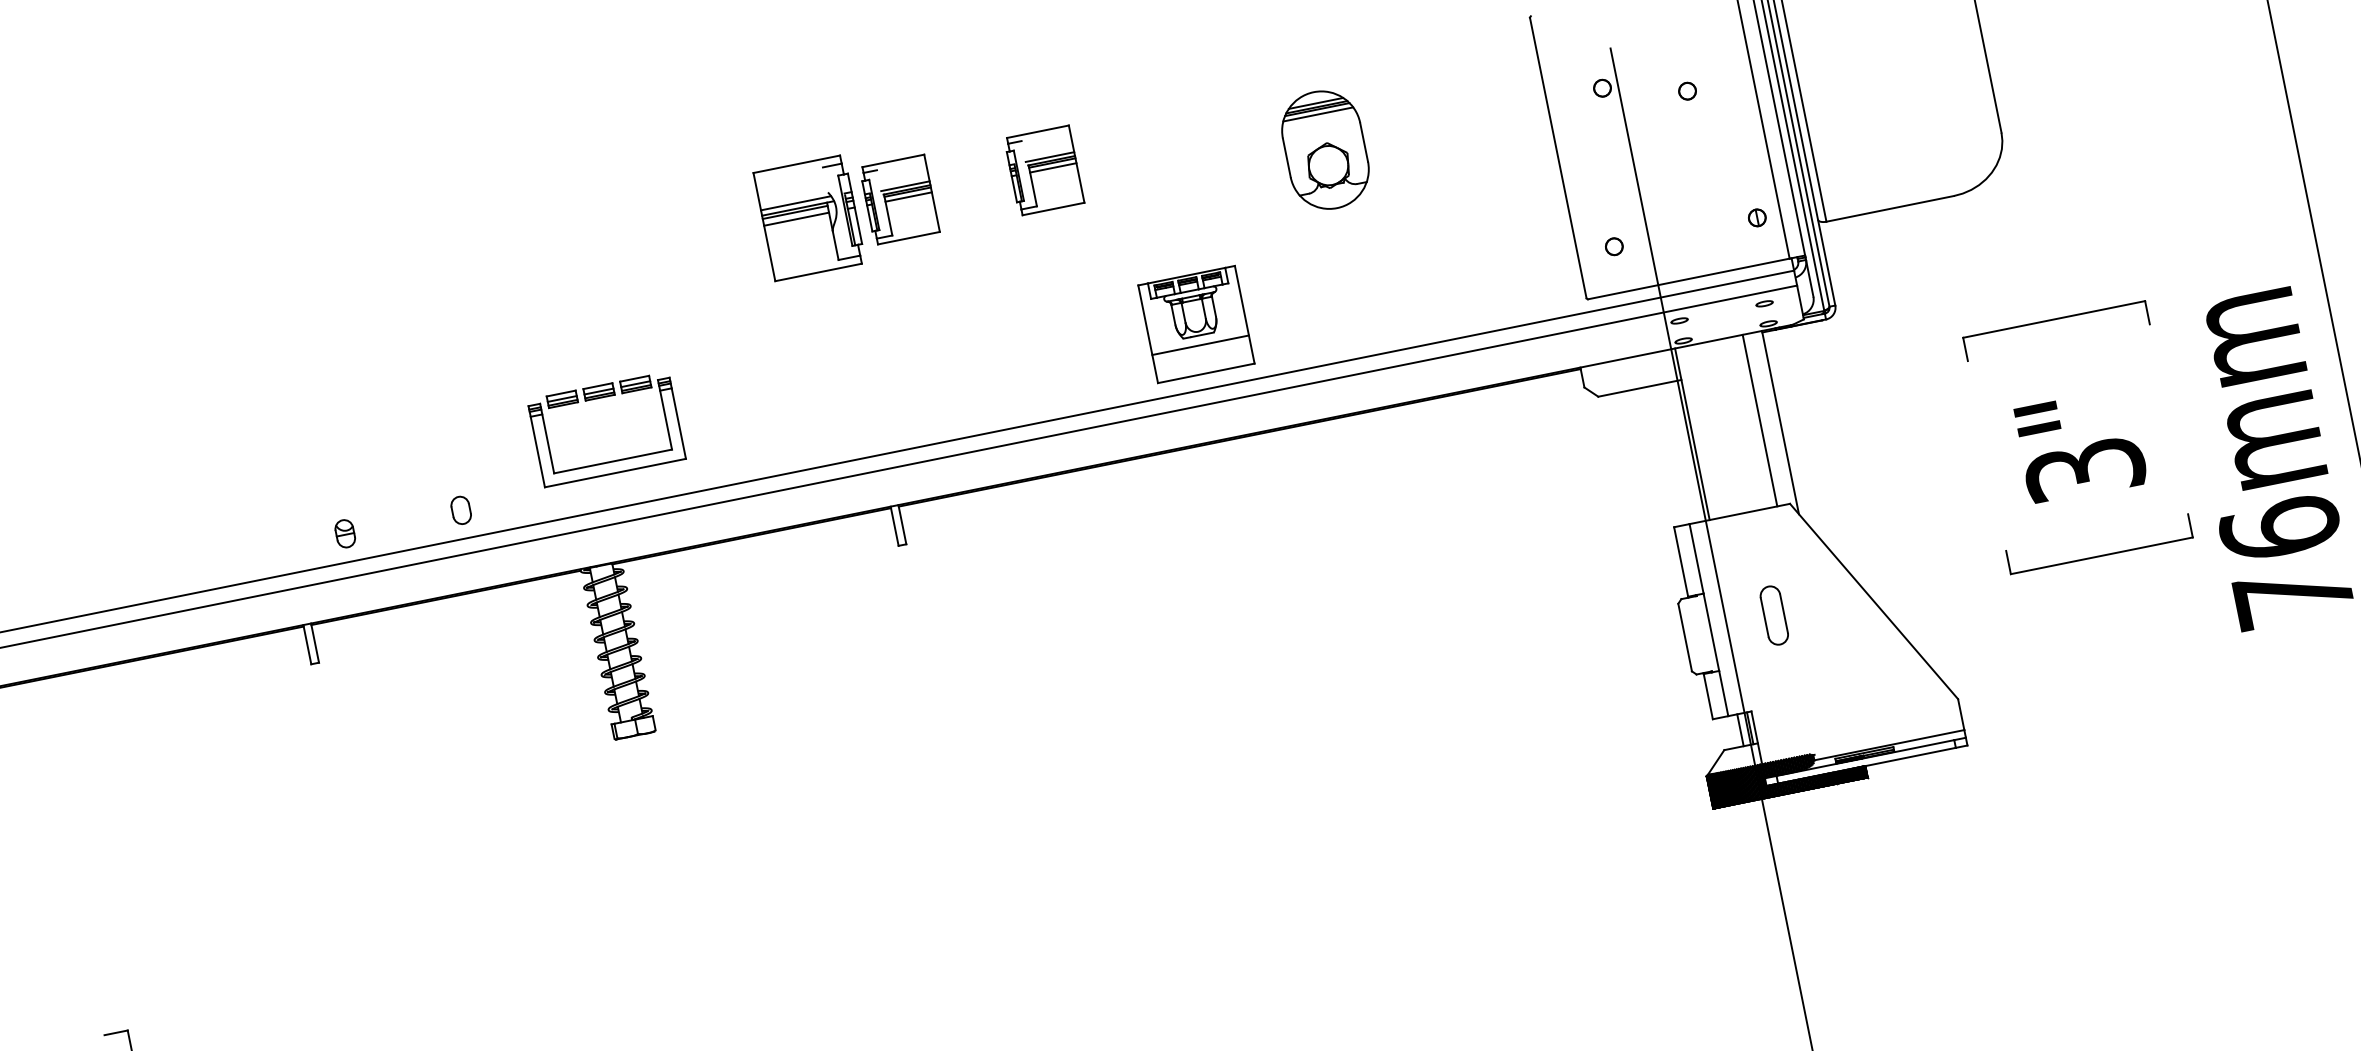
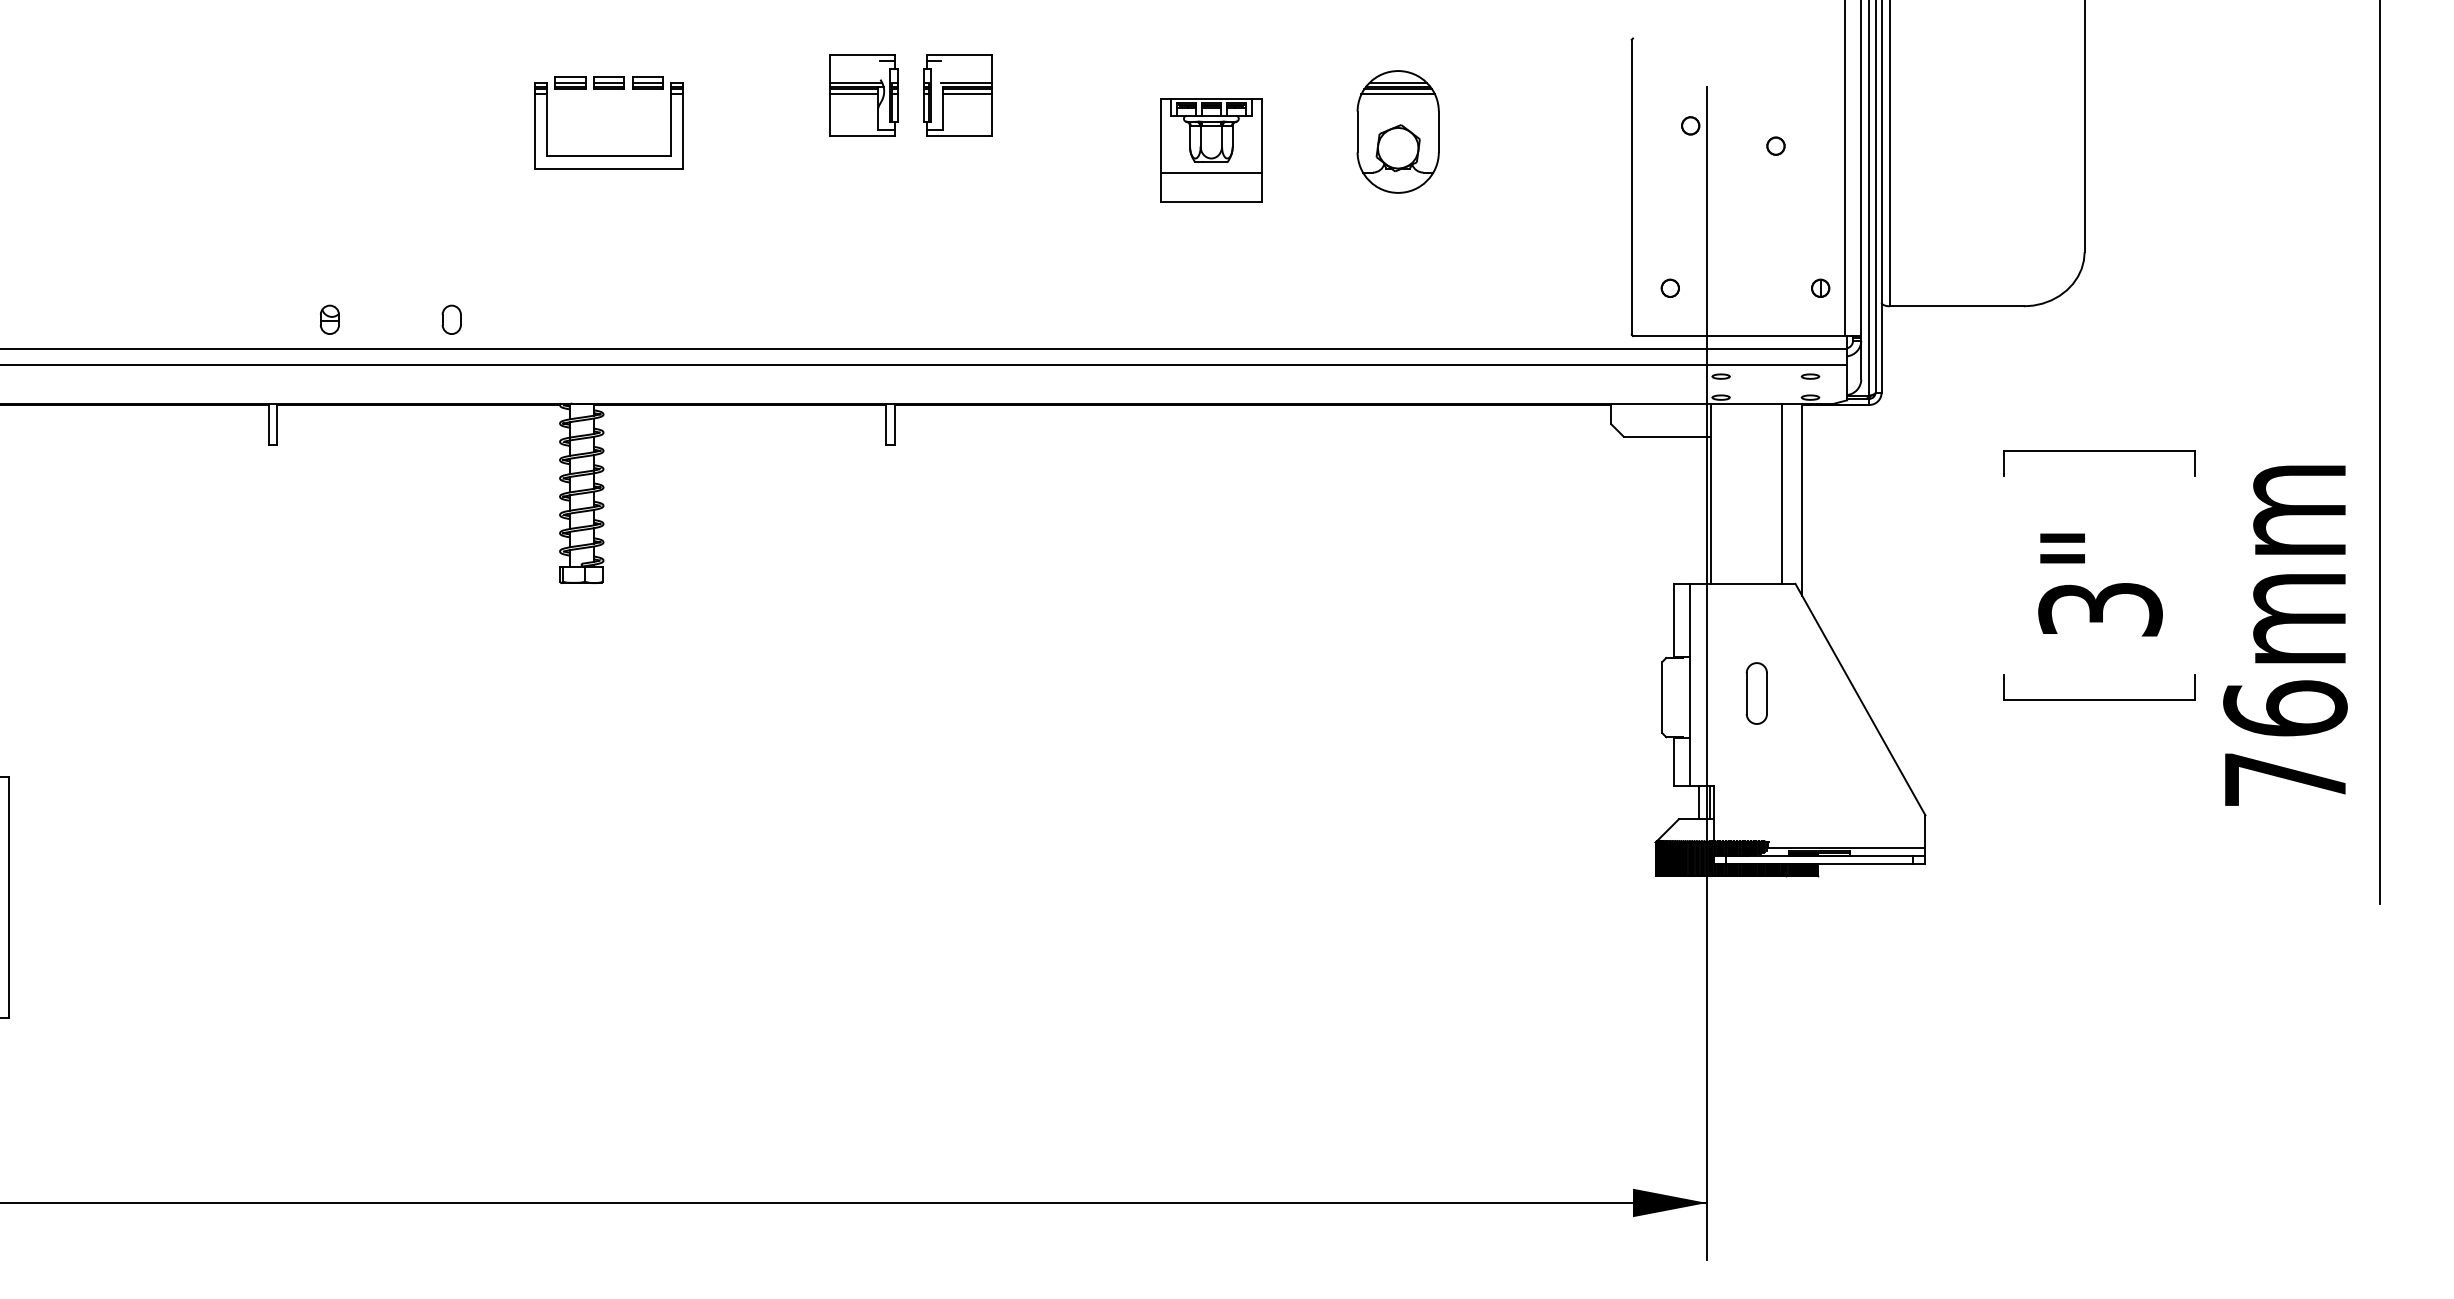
part: (1043, 170) -> (1109, 95), removed
part: (809, 218) -> (863, 95), size x0.71
part: (1196, 324) -> (1211, 150), moved
part: (599, 398) -> (608, 89), moved

